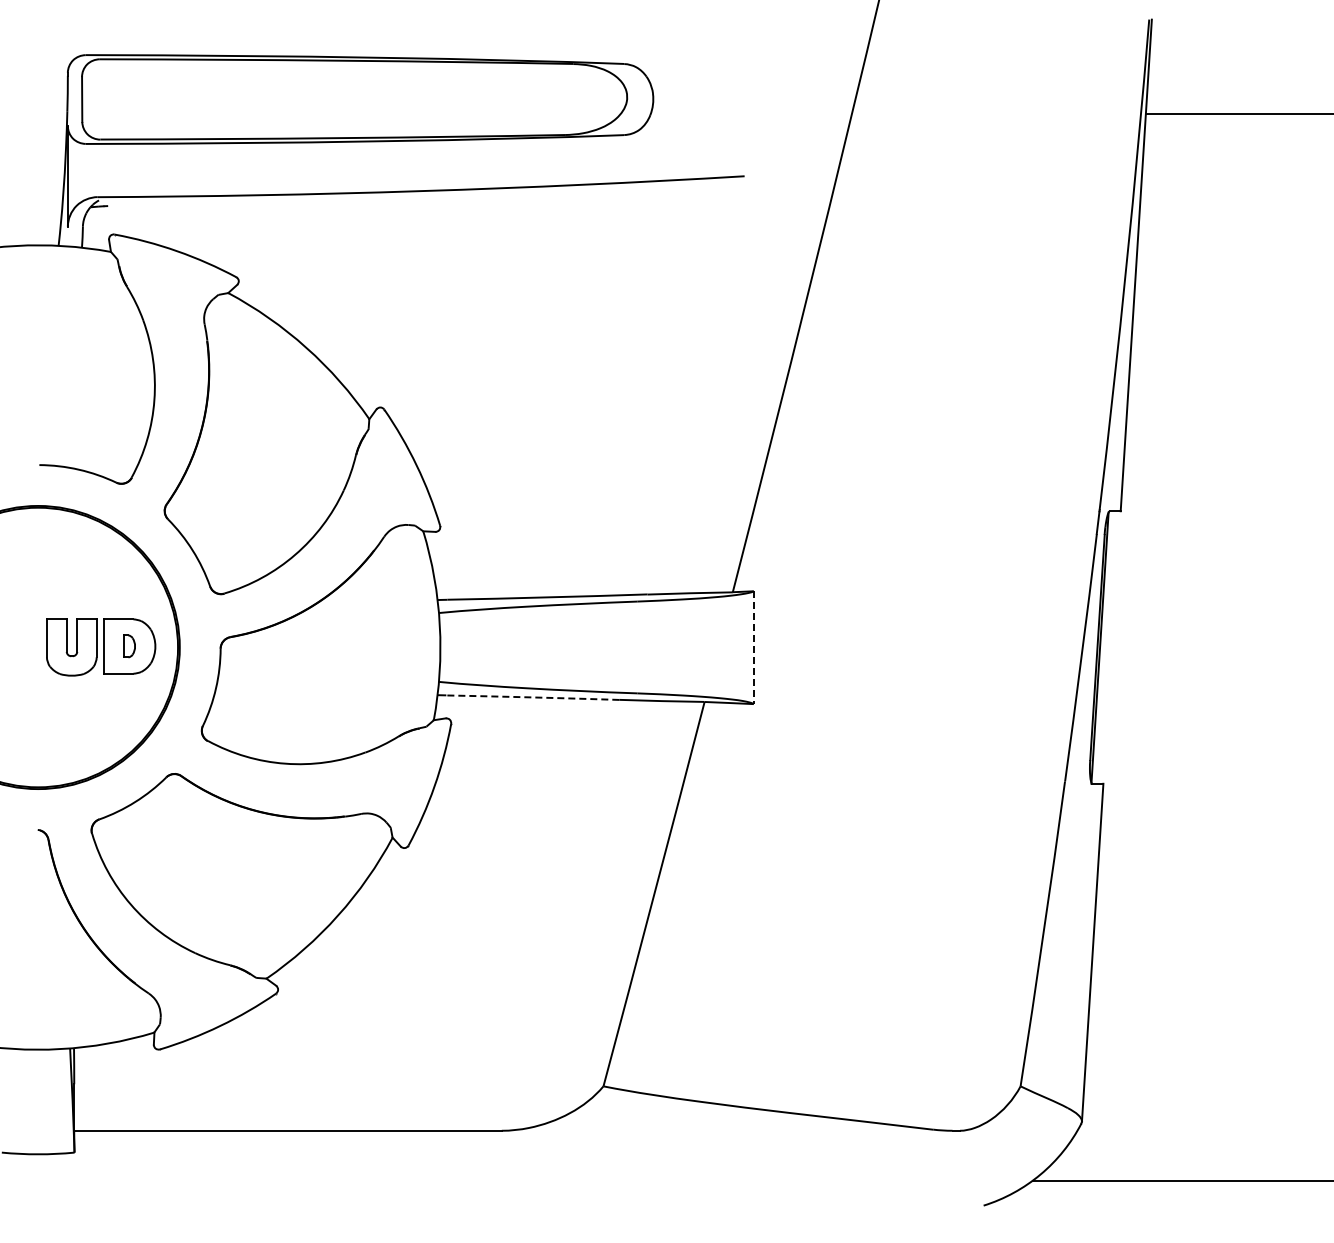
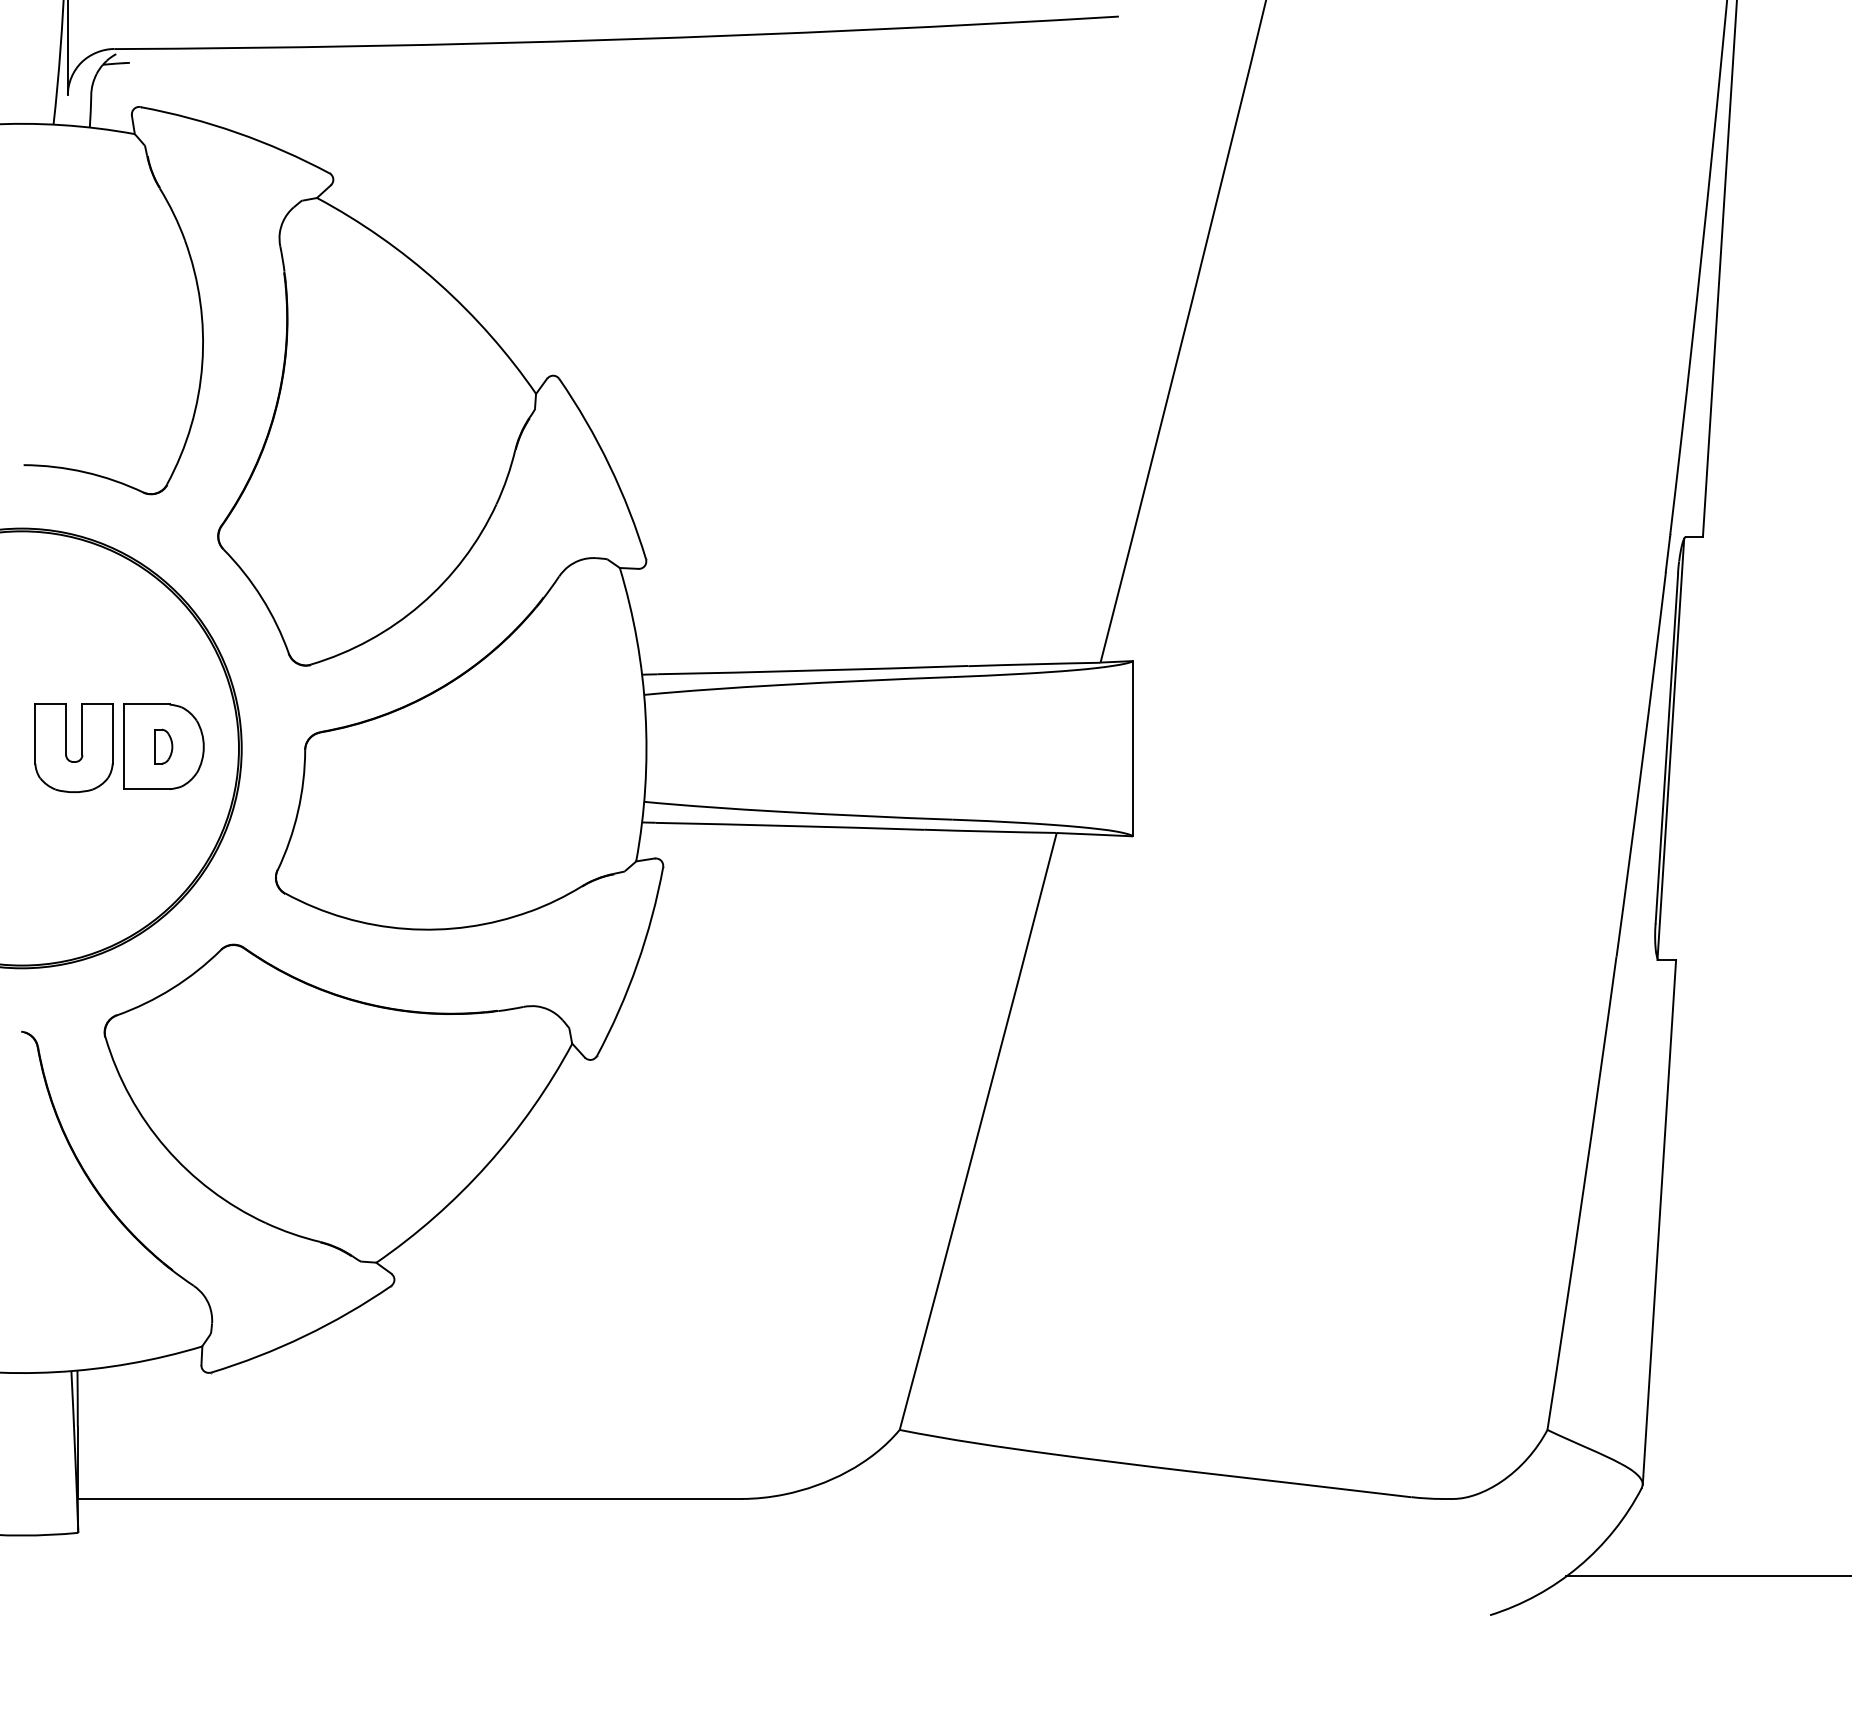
line: (753, 648) -> (1132, 749), dashed -> solid
arc: (532, 697) -> (789, 826), dashed -> solid

